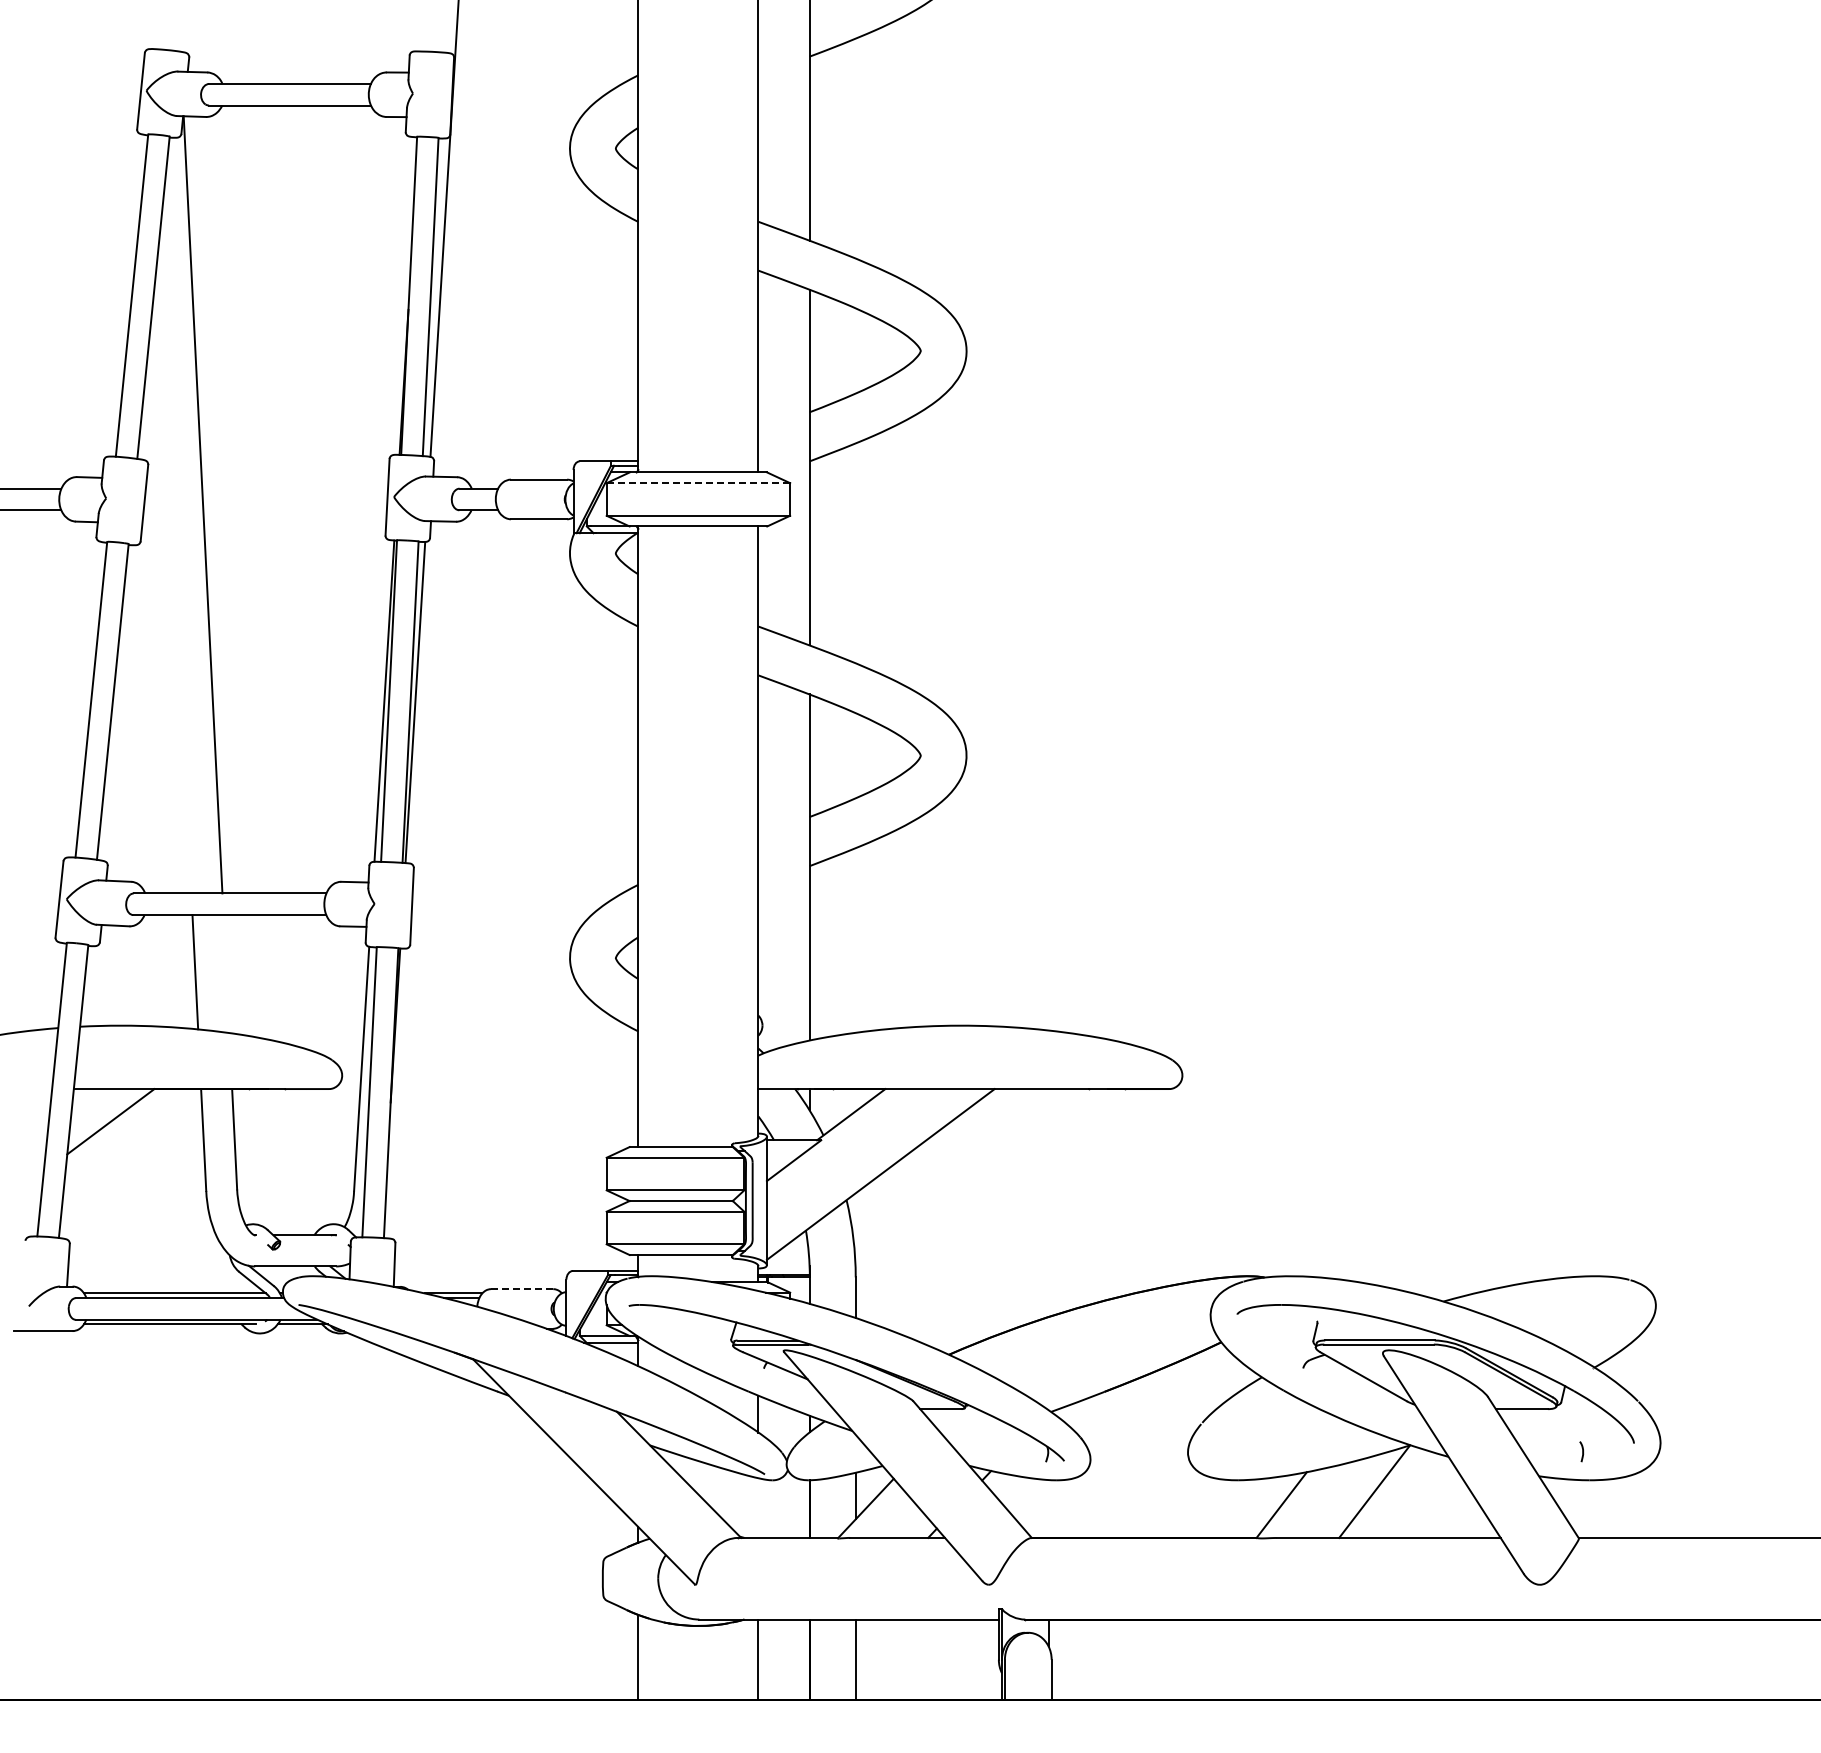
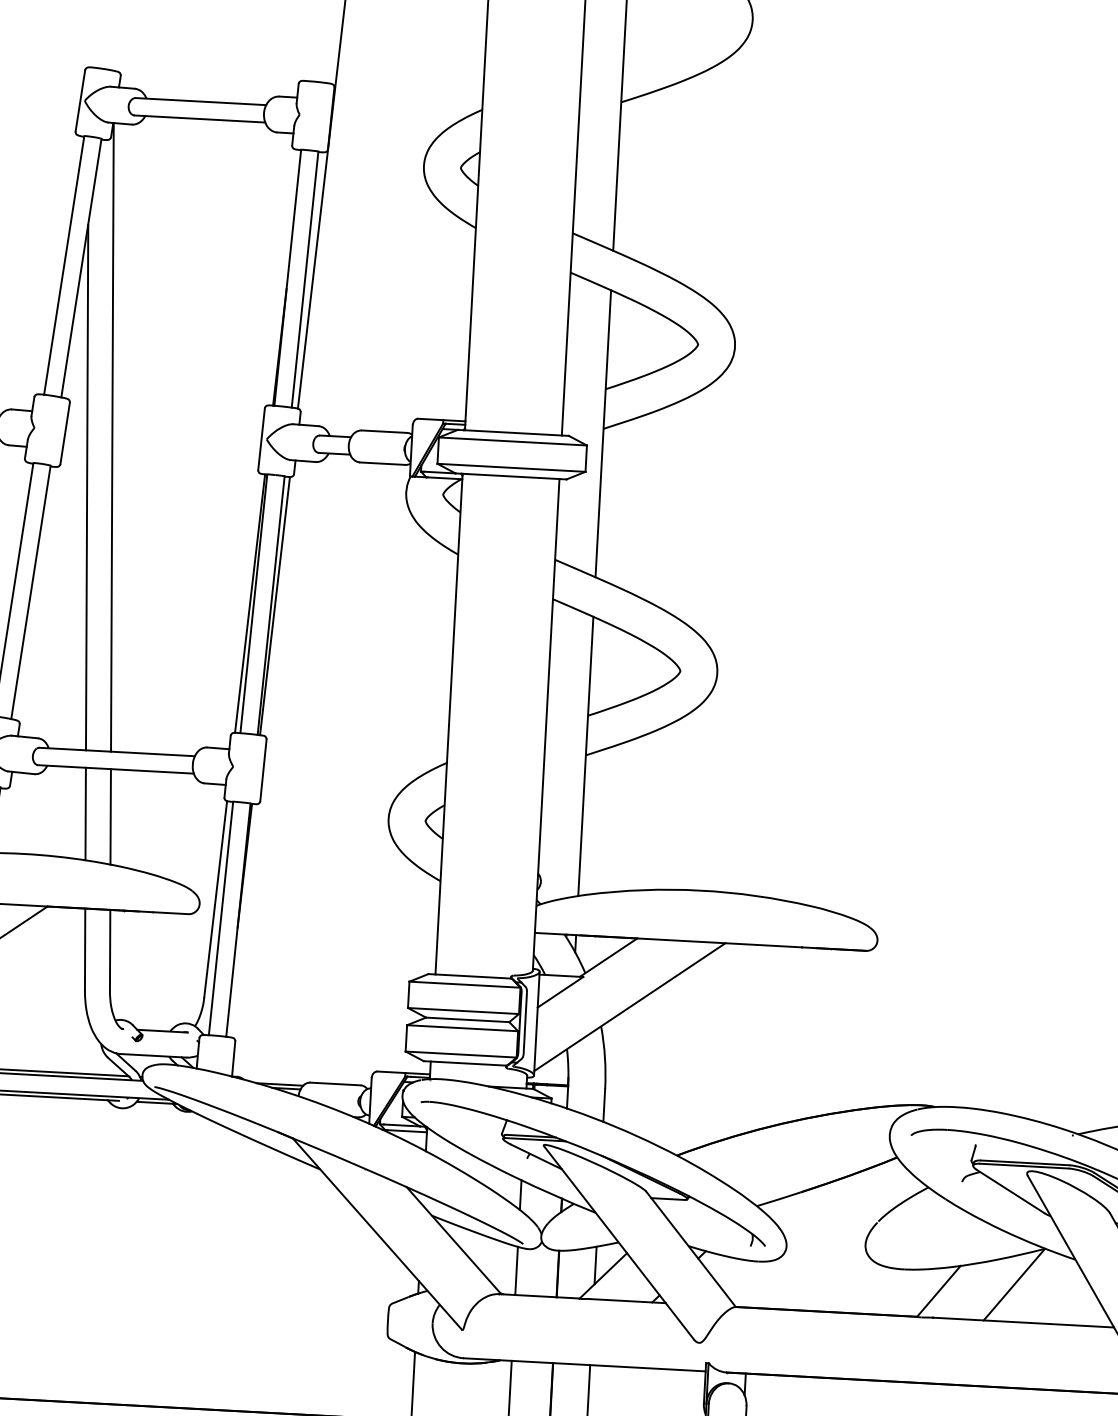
line: (698, 483) -> (512, 441), dashed -> solid
line: (175, 568) -> (87, 487), added
line: (226, 974) -> (110, 817), added
line: (522, 1289) -> (335, 1084), dashed -> solid
line: (758, 1507) -> (516, 1270), added

